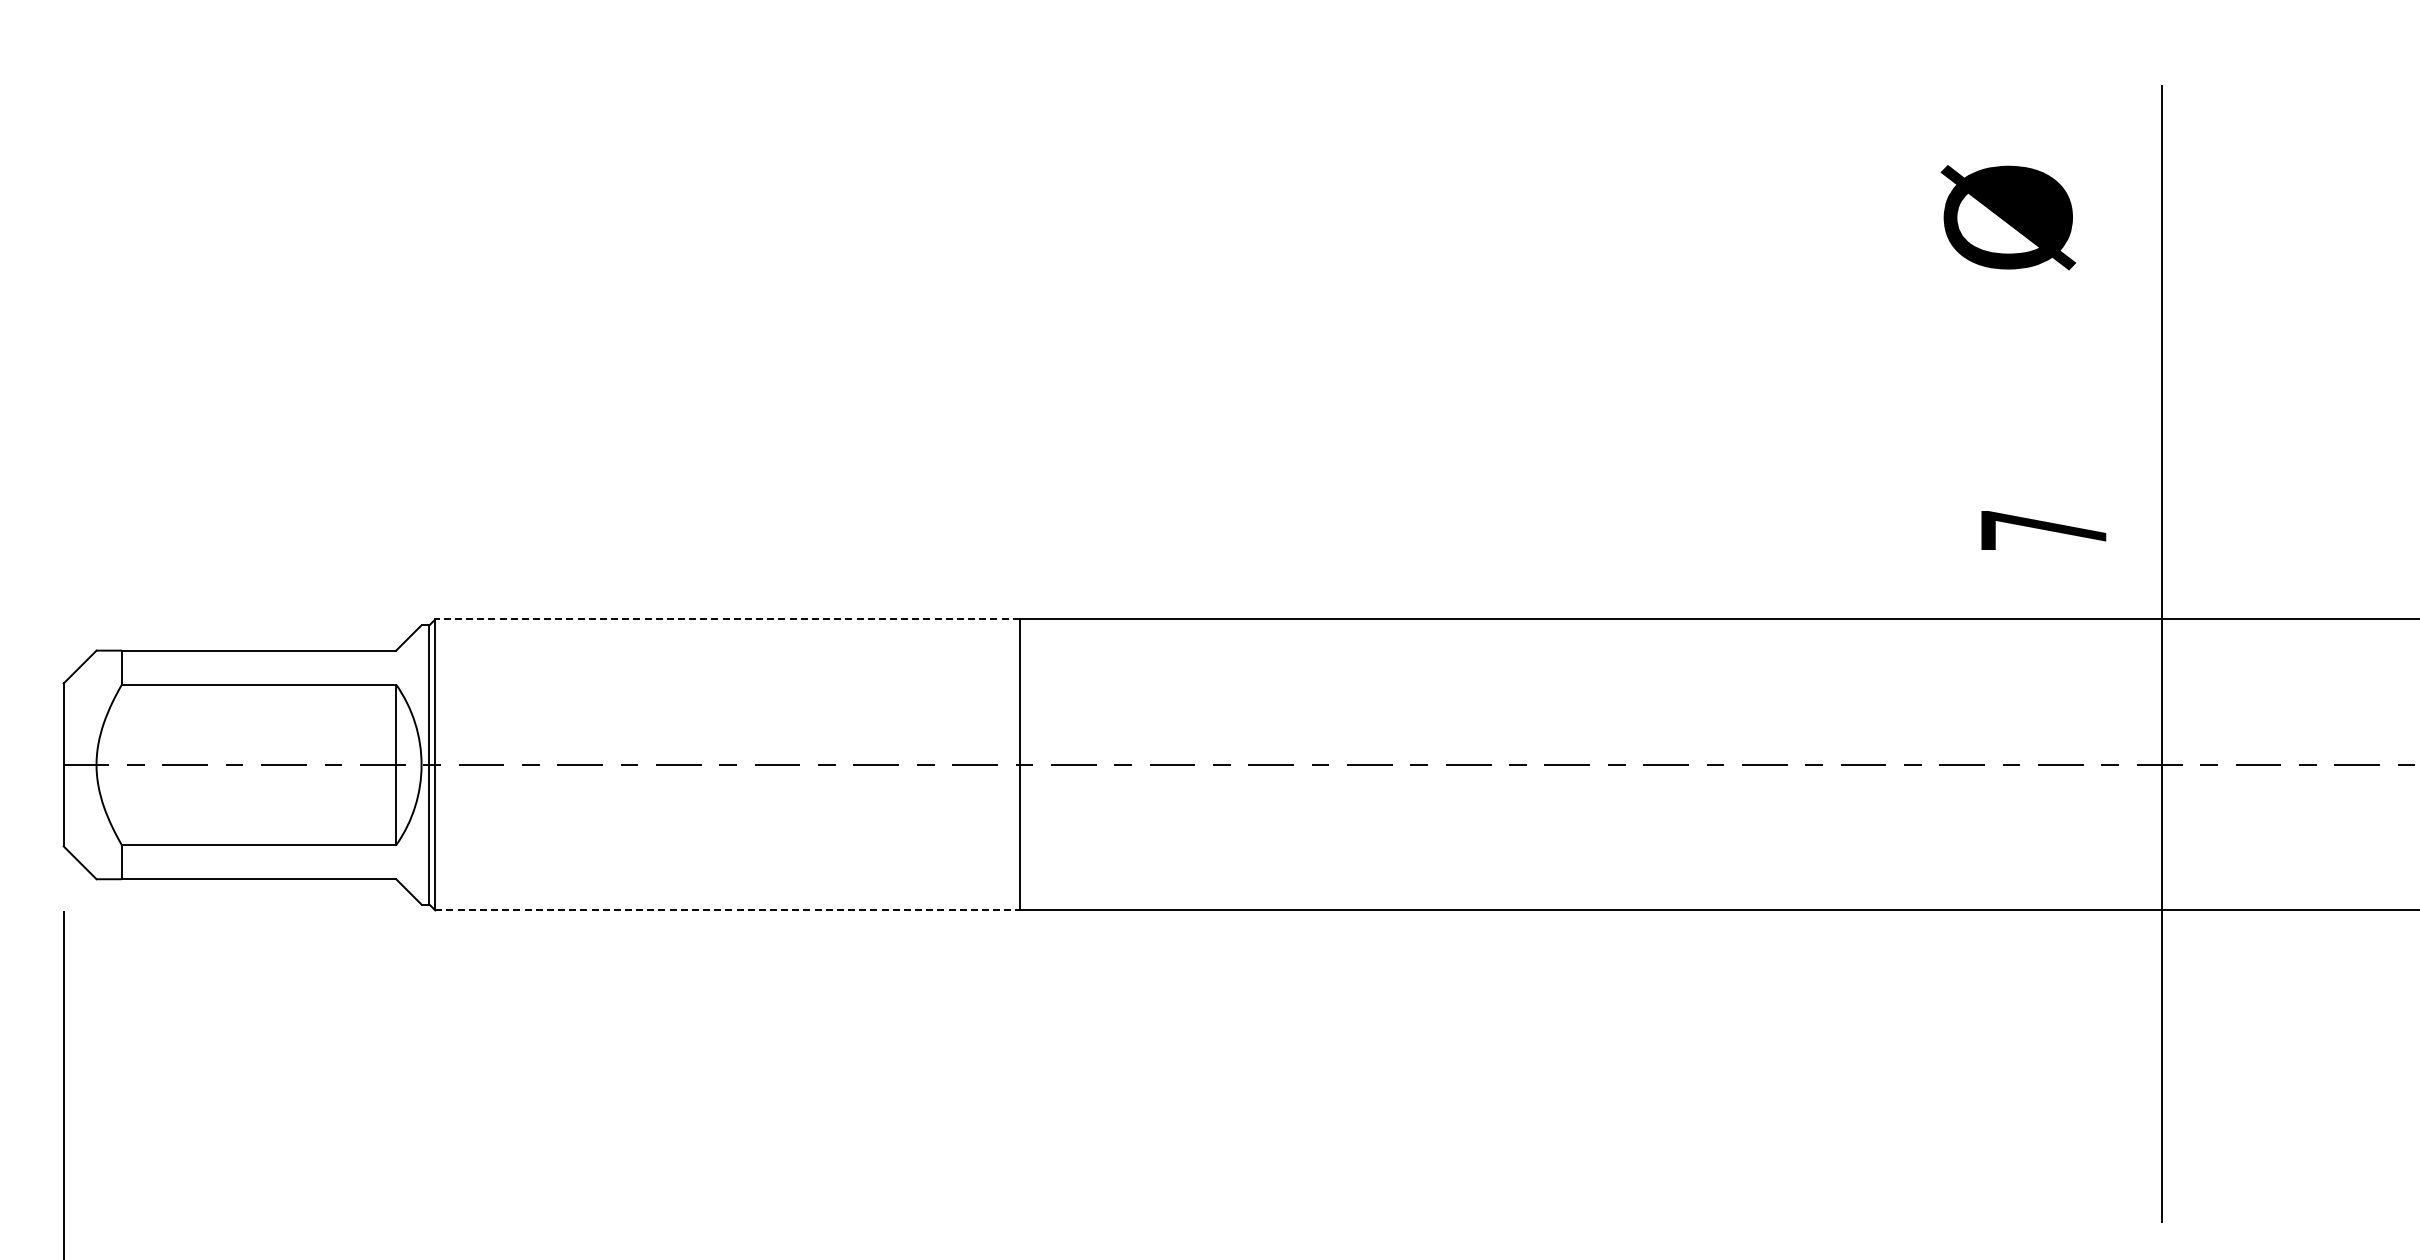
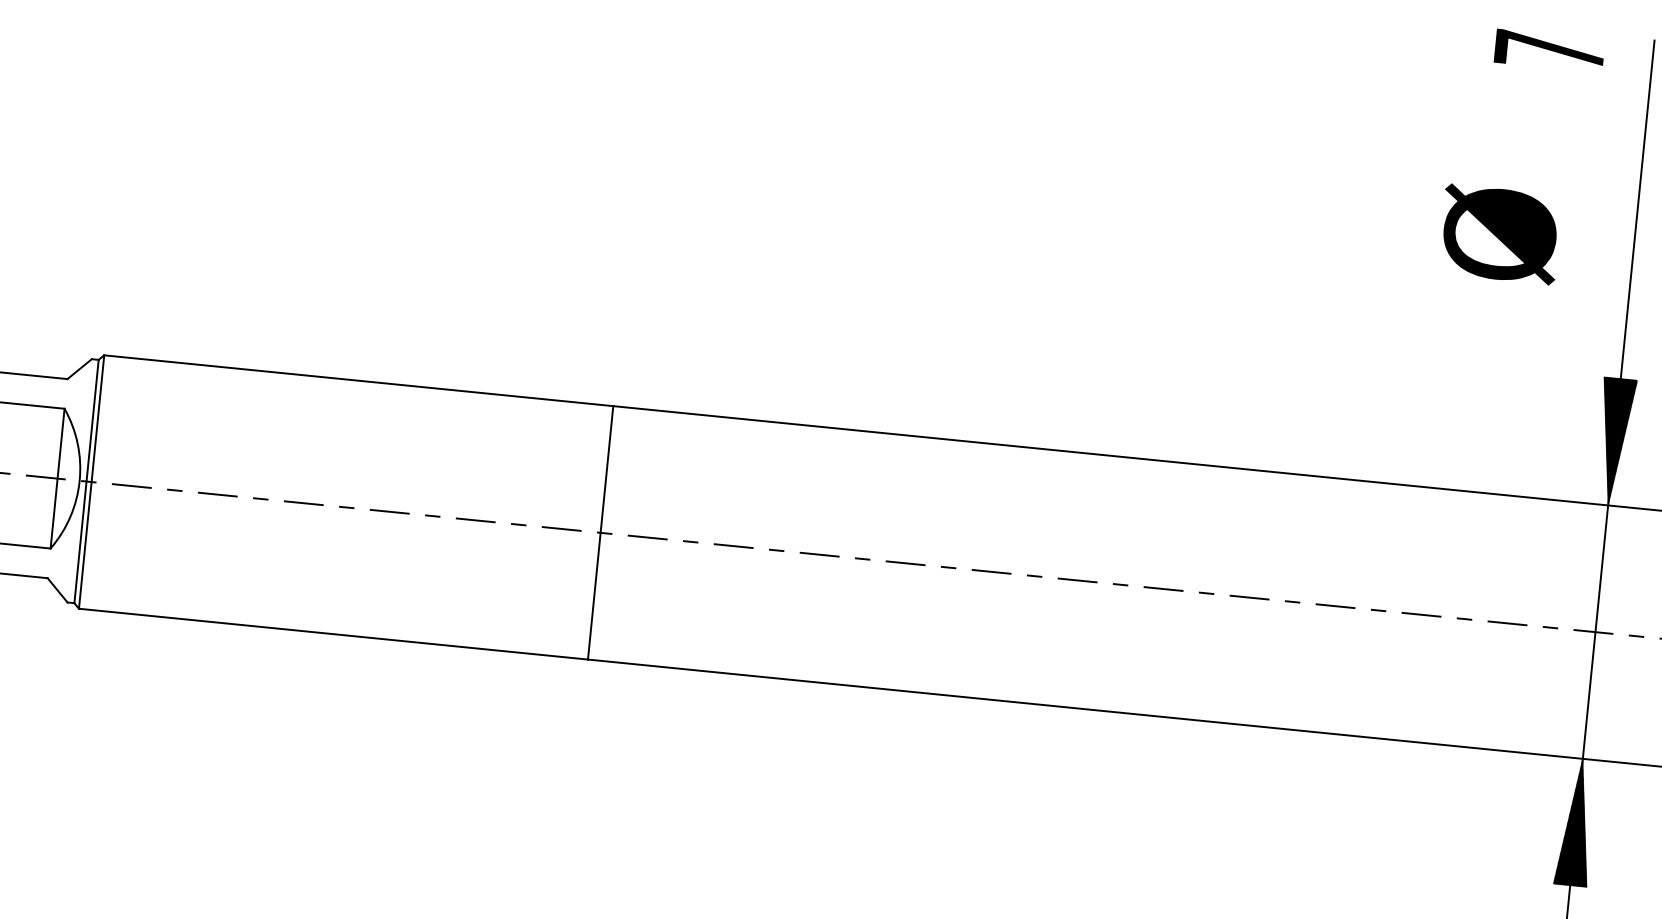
text: (2008, 217) -> (1500, 234), moved
text: (2043, 530) -> (1549, 50), moved
hatch: (2161, 546) -> (1614, 441), added
line: (727, 619) -> (358, 380), dashed -> solid
line: (728, 910) -> (334, 634), dashed -> solid
hatch: (2161, 982) -> (1576, 821), added

